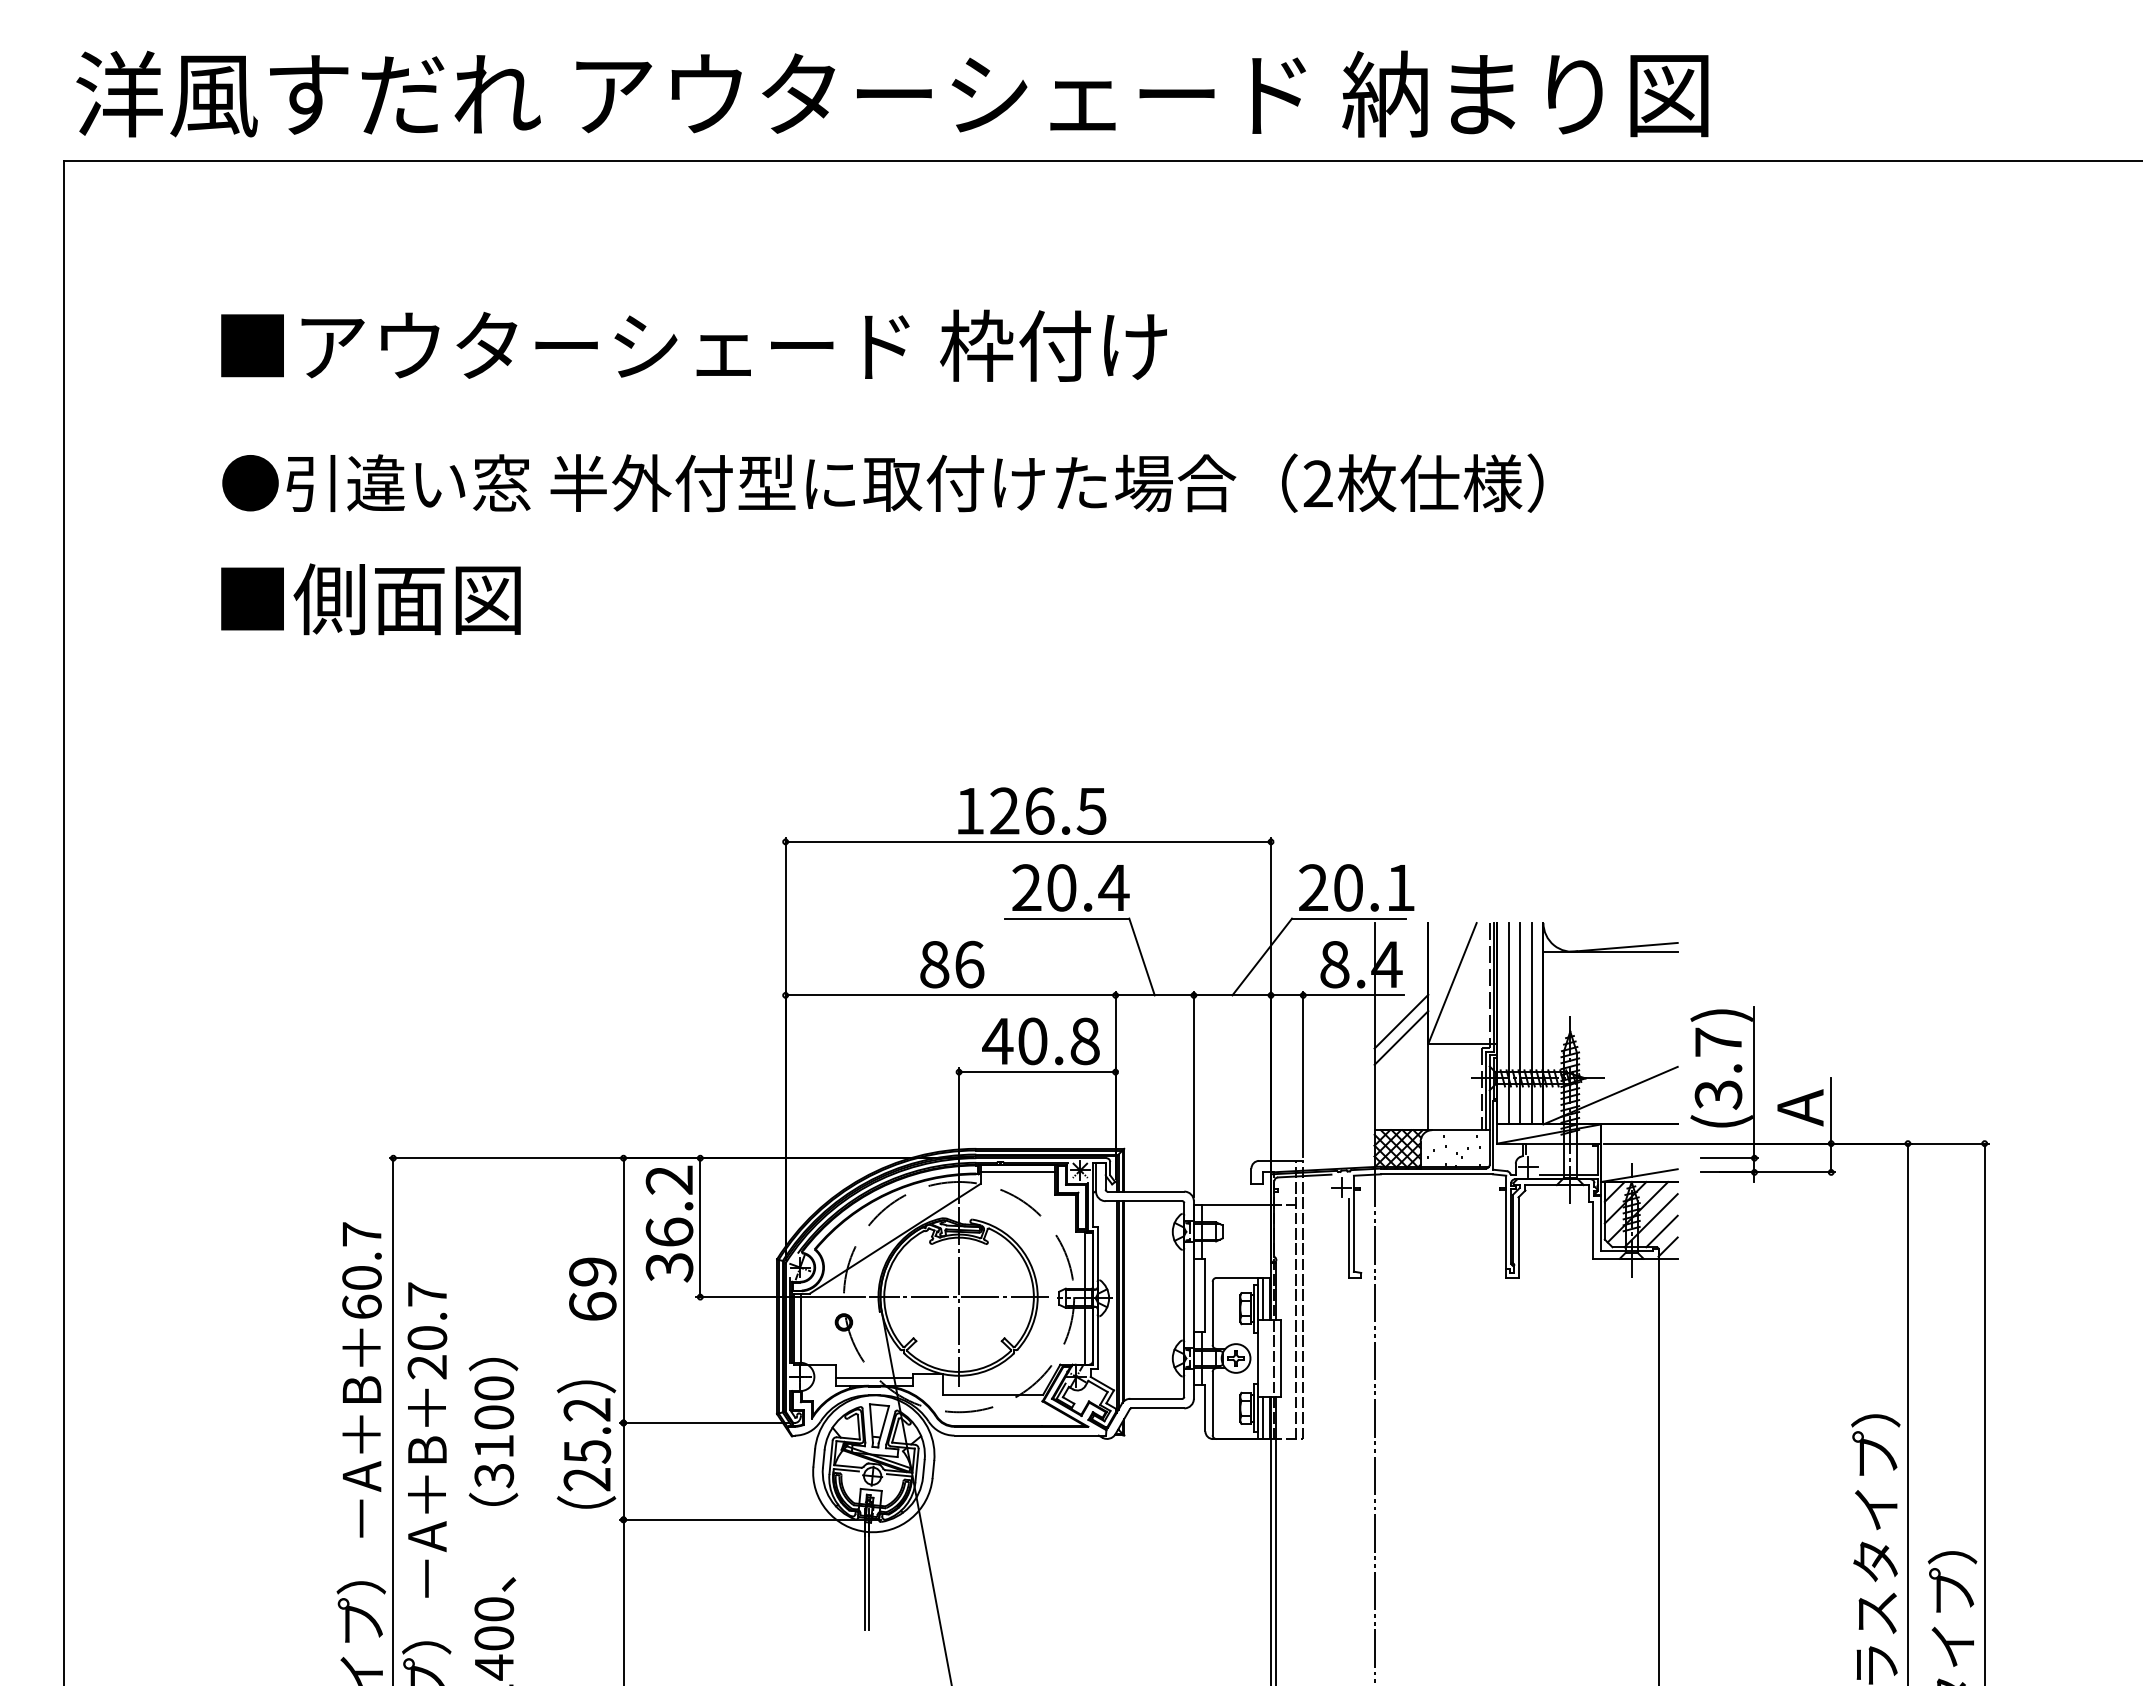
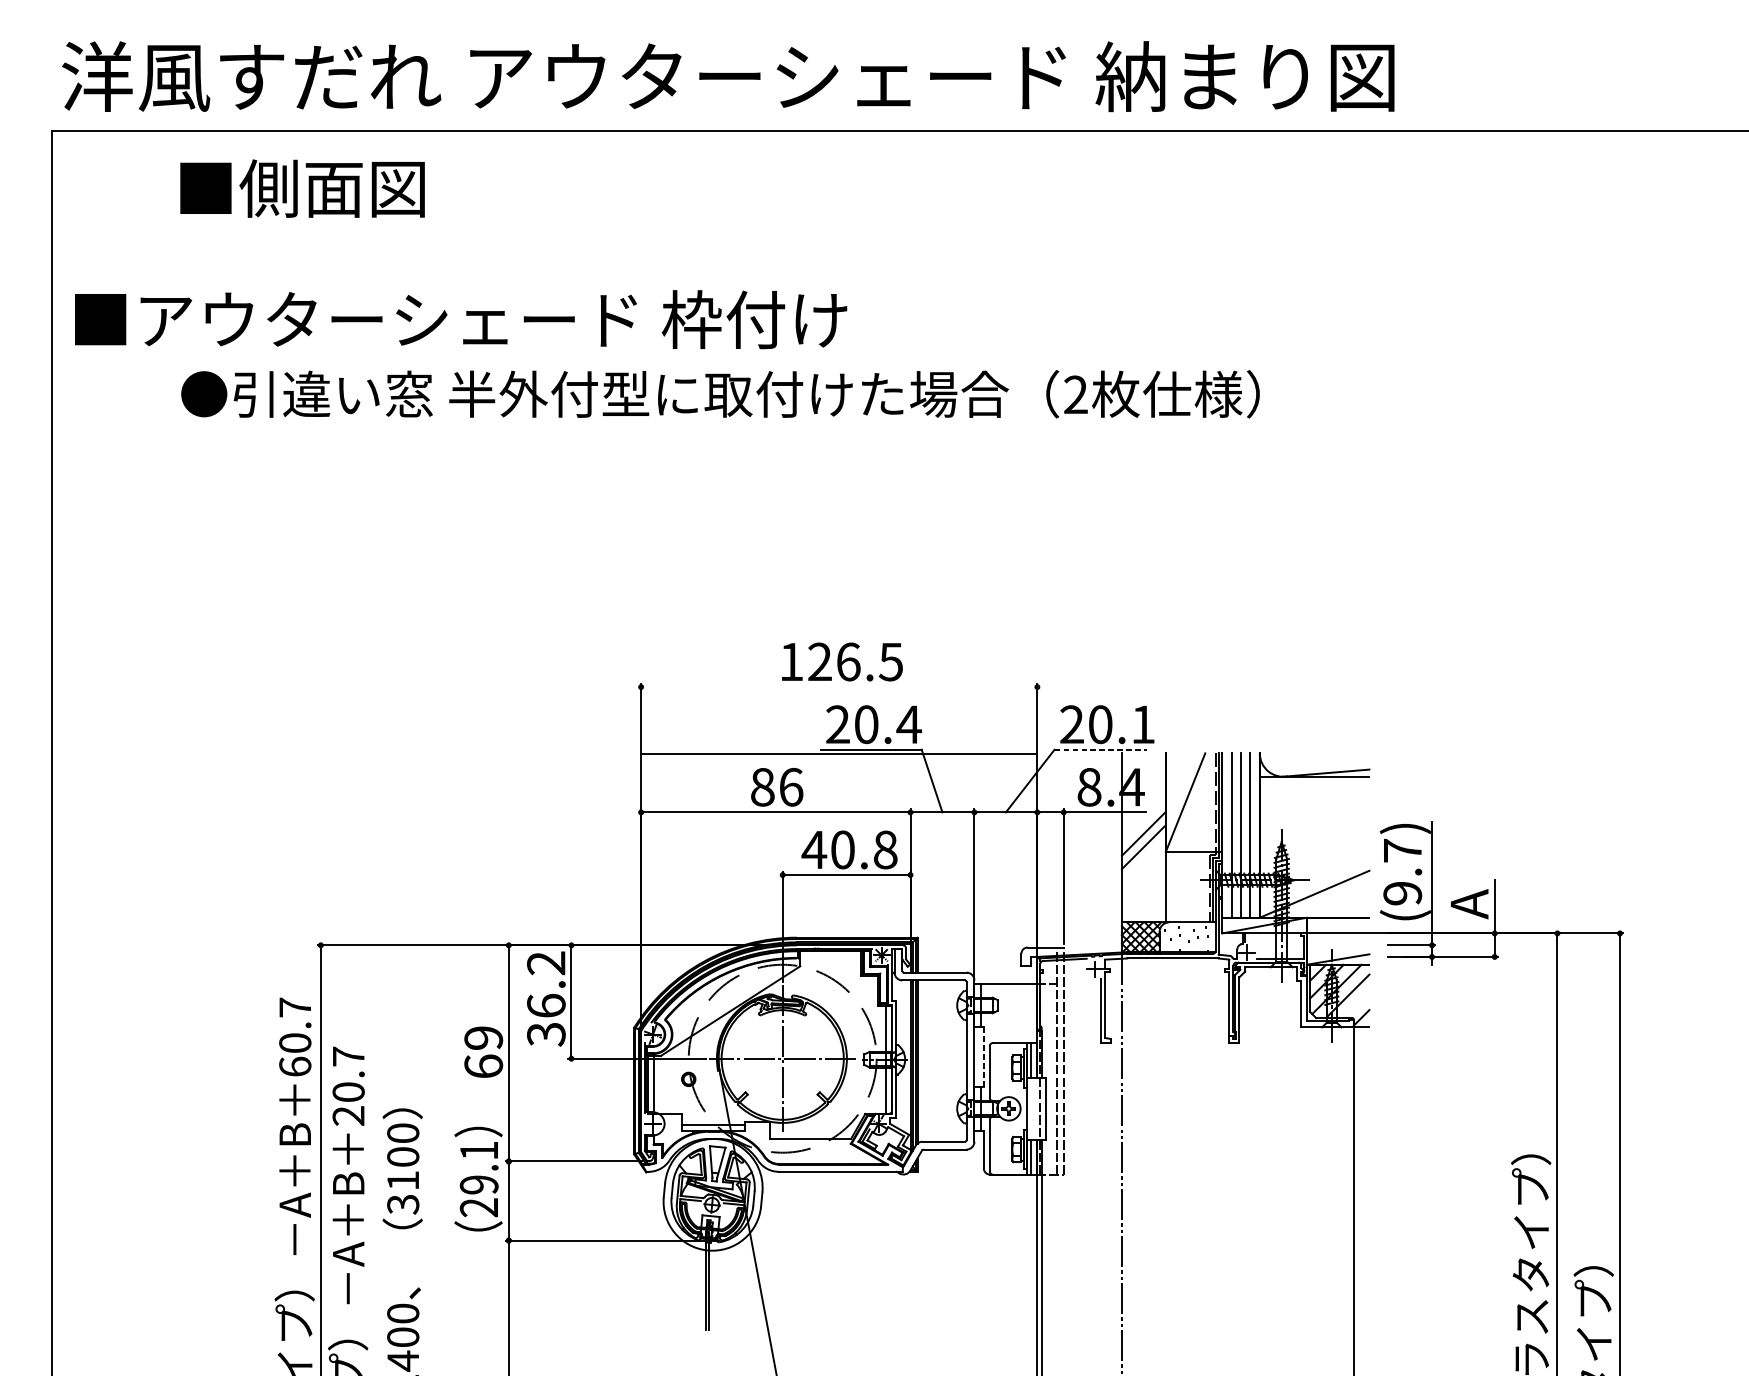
text: (693, 345) -> (460, 319), moved
text: (370, 599) -> (302, 188), moved
line: (1028, 841) -> (839, 753), moved
line: (1348, 918) -> (1100, 749), solid -> dashed
text: (1718, 1094) -> (1402, 893), (3.7) -> (9.7)
line: (1017, 1172) -> (830, 957), removed
line: (1661, 1231) -> (1356, 1005), removed
line: (1205, 1294) -> (983, 1056), solid -> dashed
text: (587, 1430) -> (479, 1167), 25.2 -> 29.1

